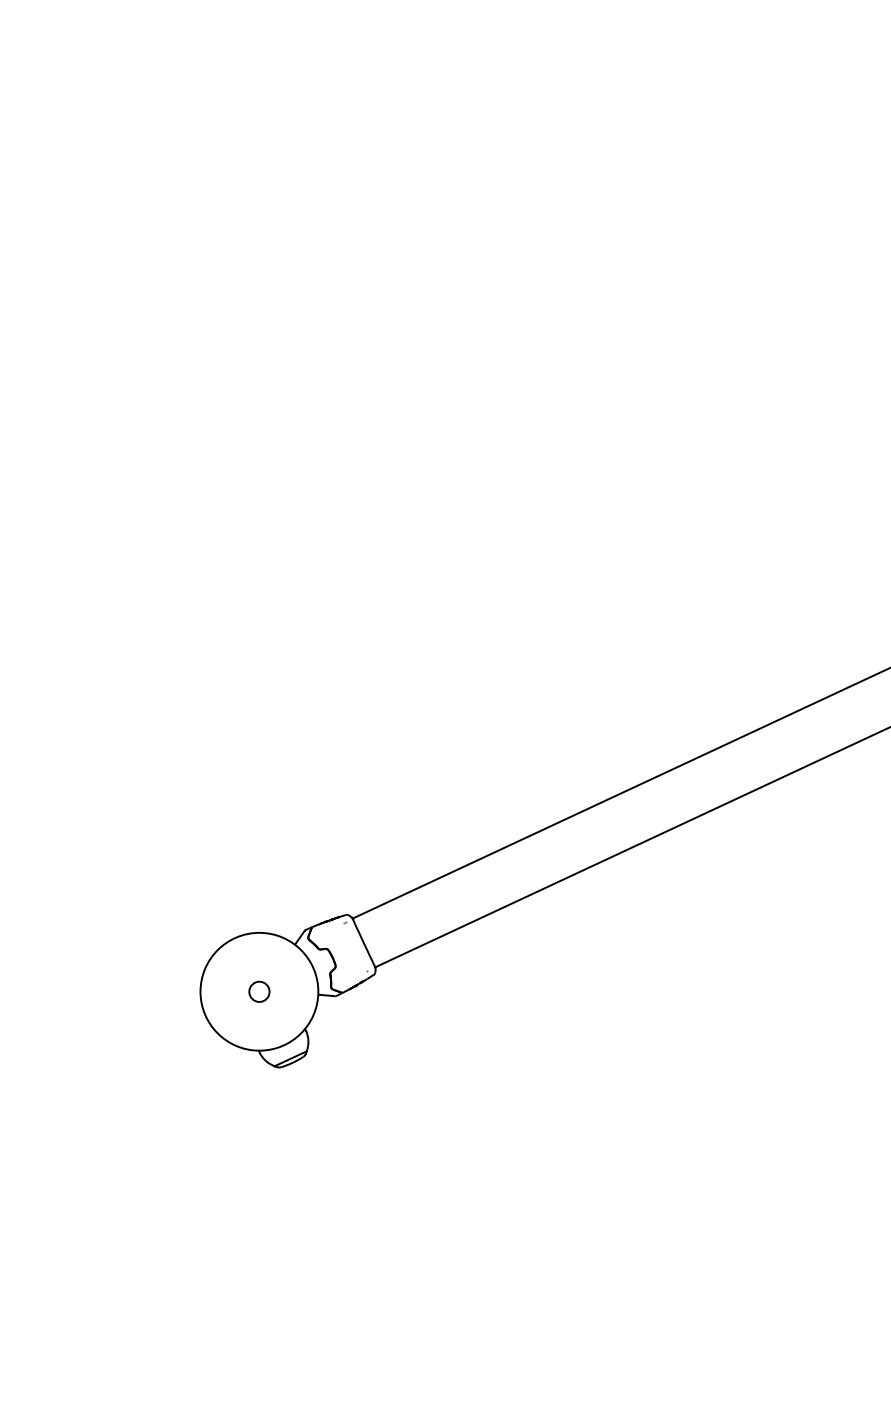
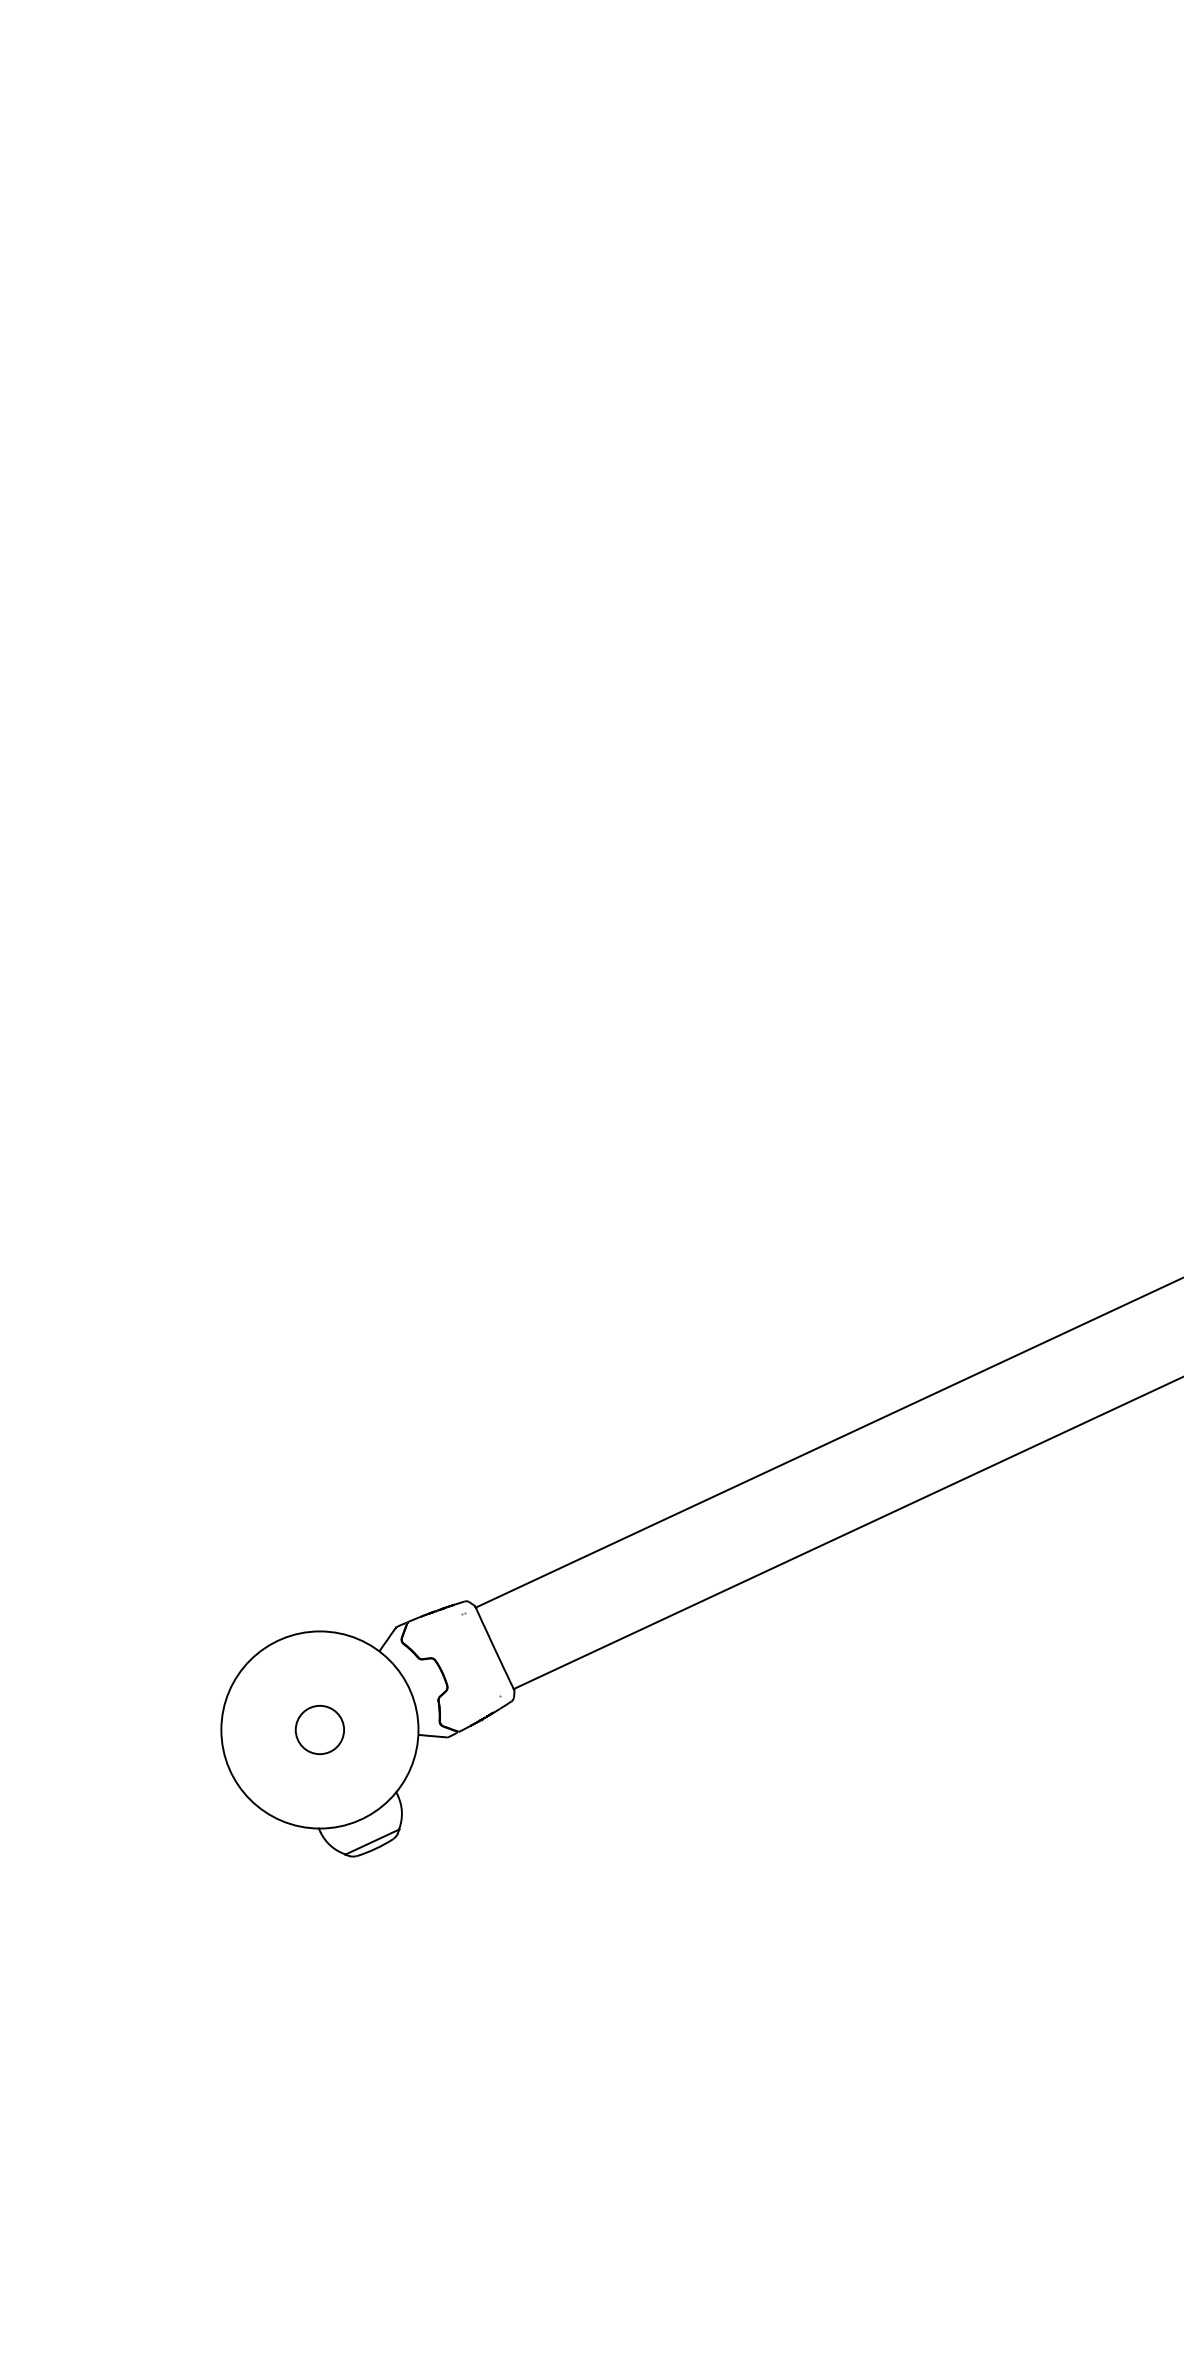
circle: (259, 991) -> (320, 1729), size x1.43

